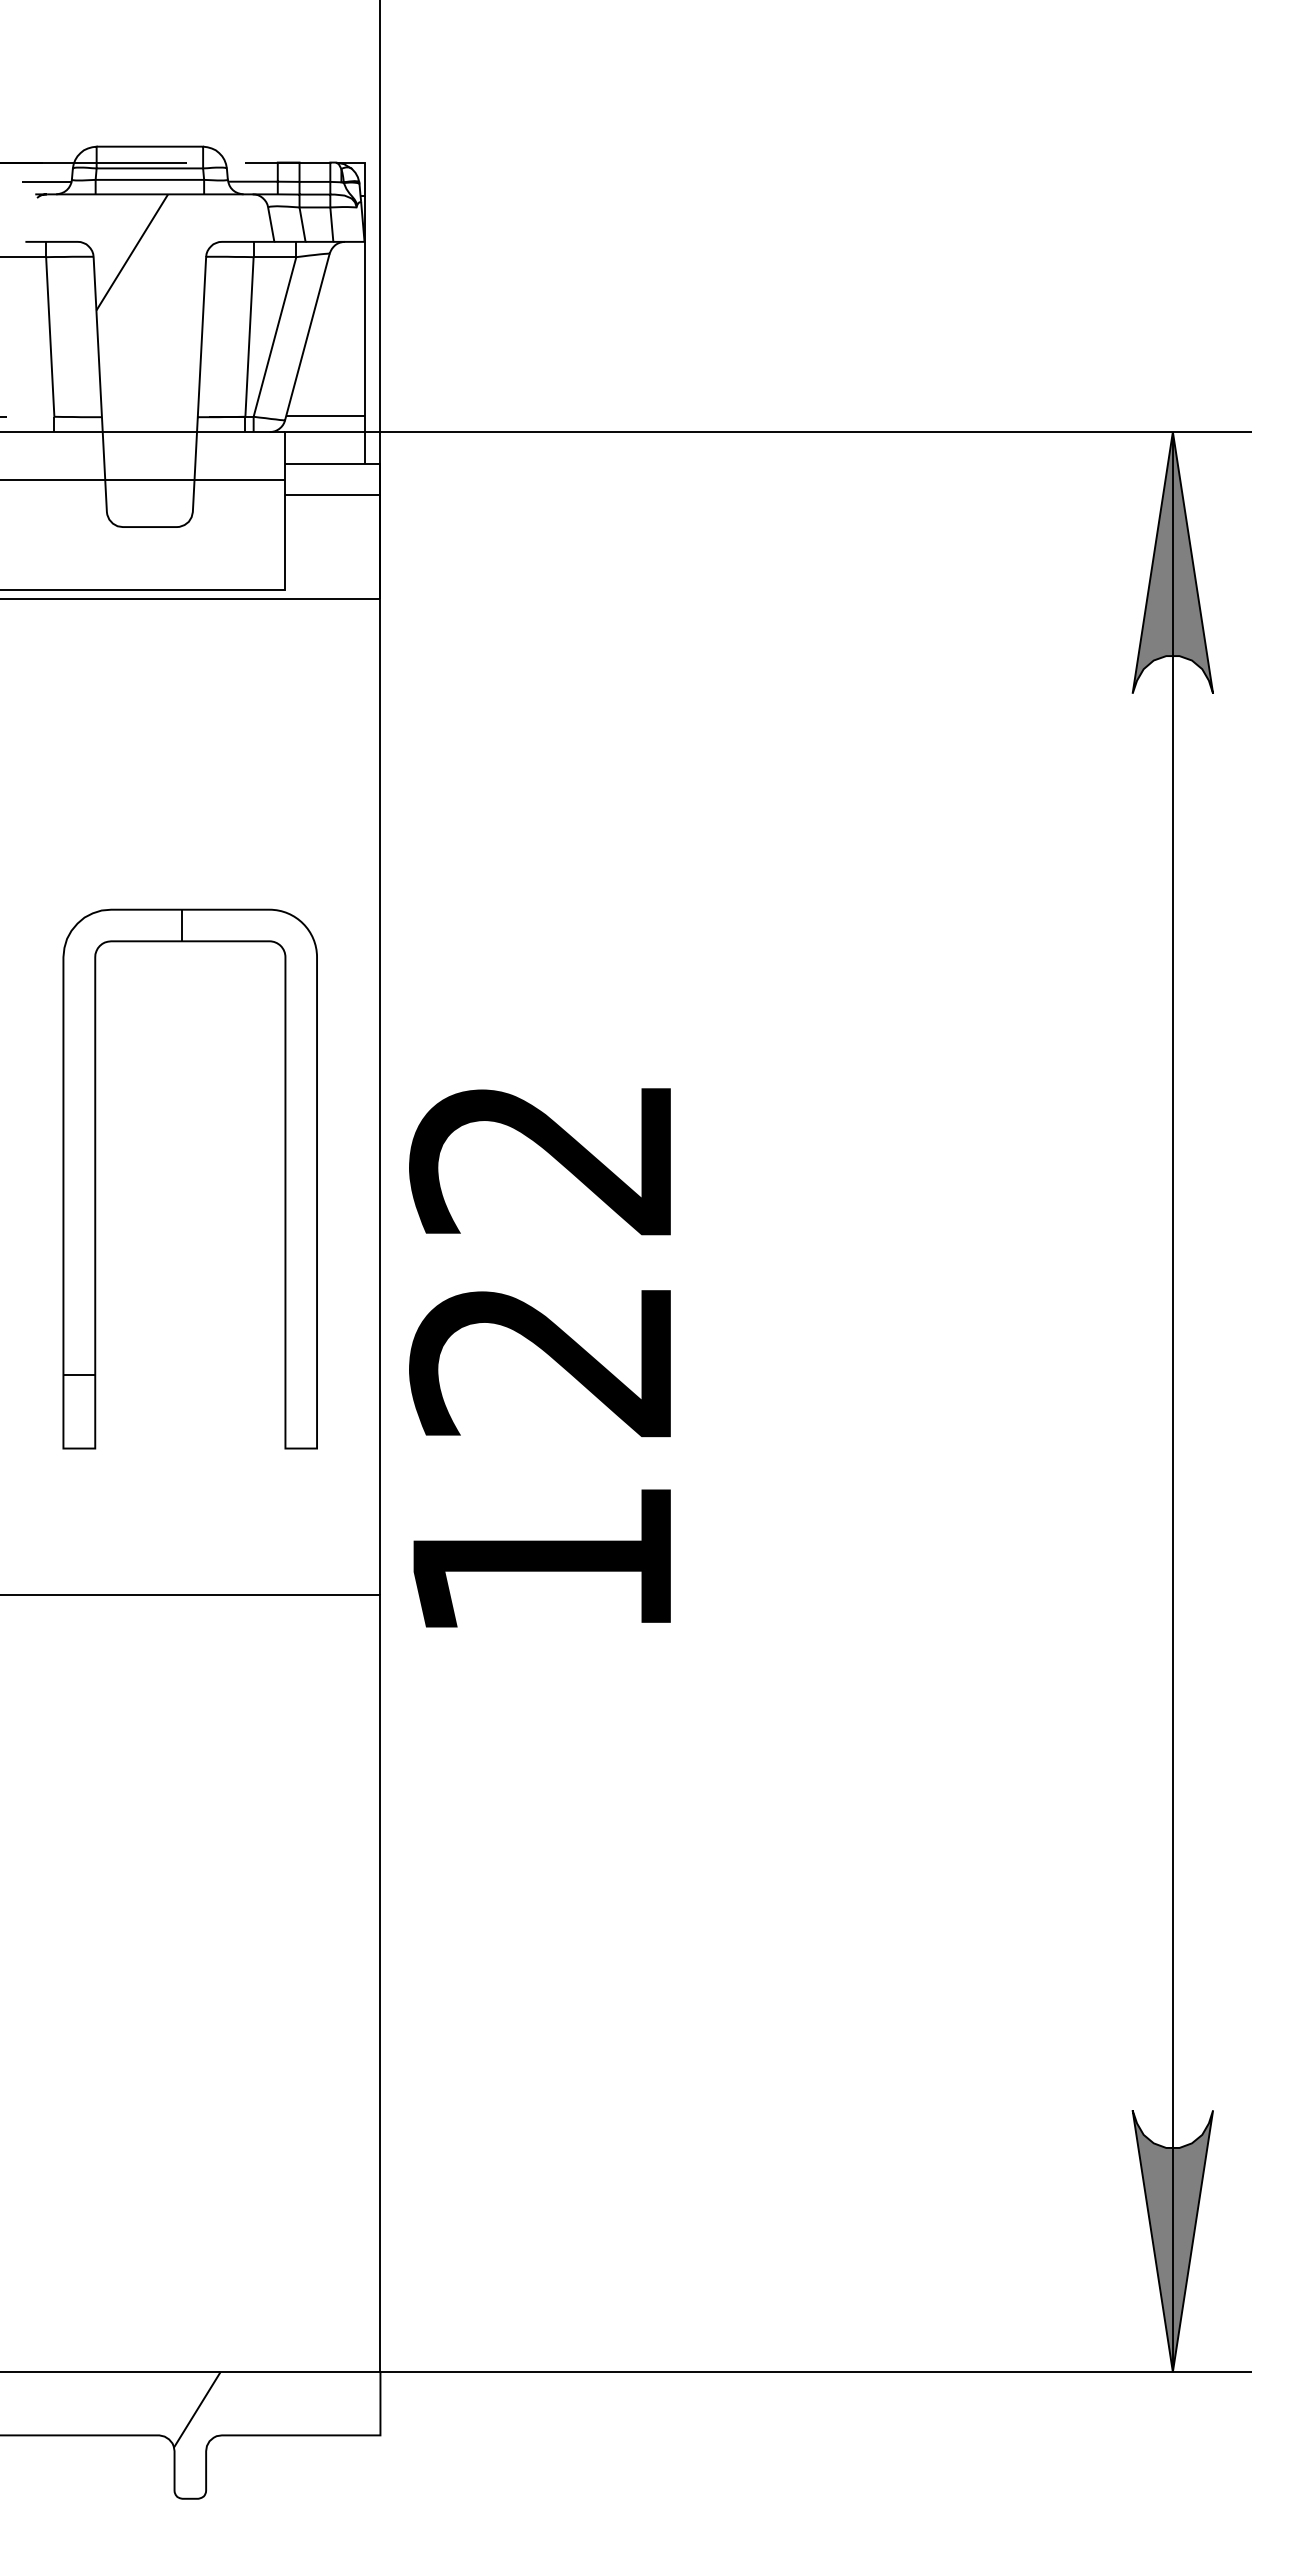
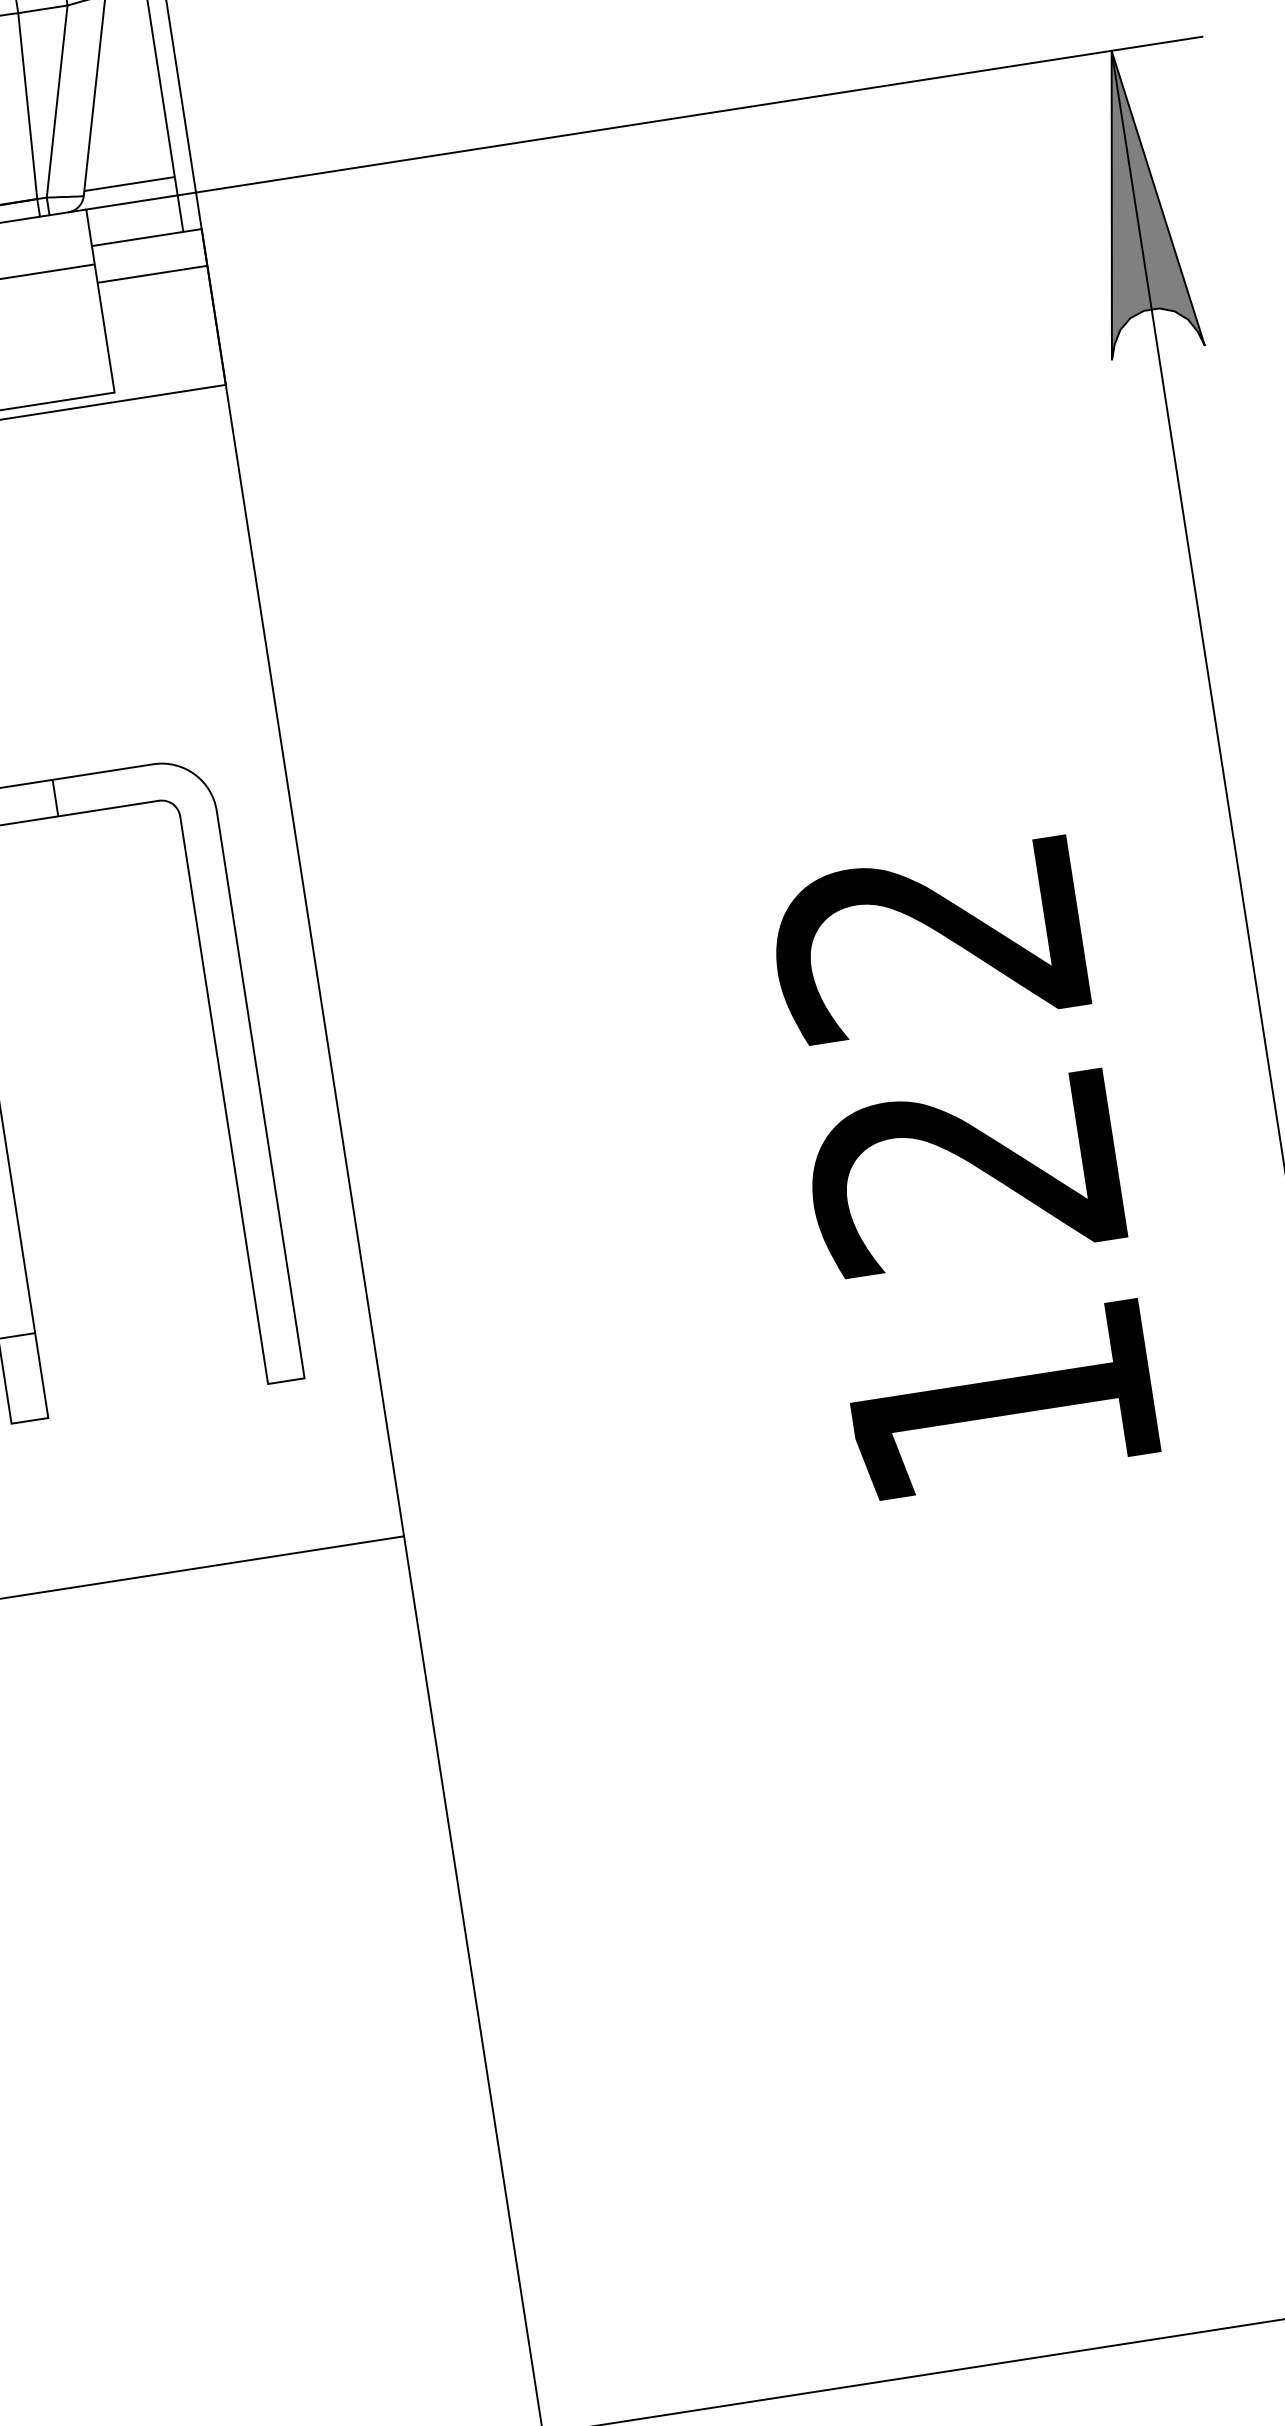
text: (539, 1357) -> (962, 1168), moved

